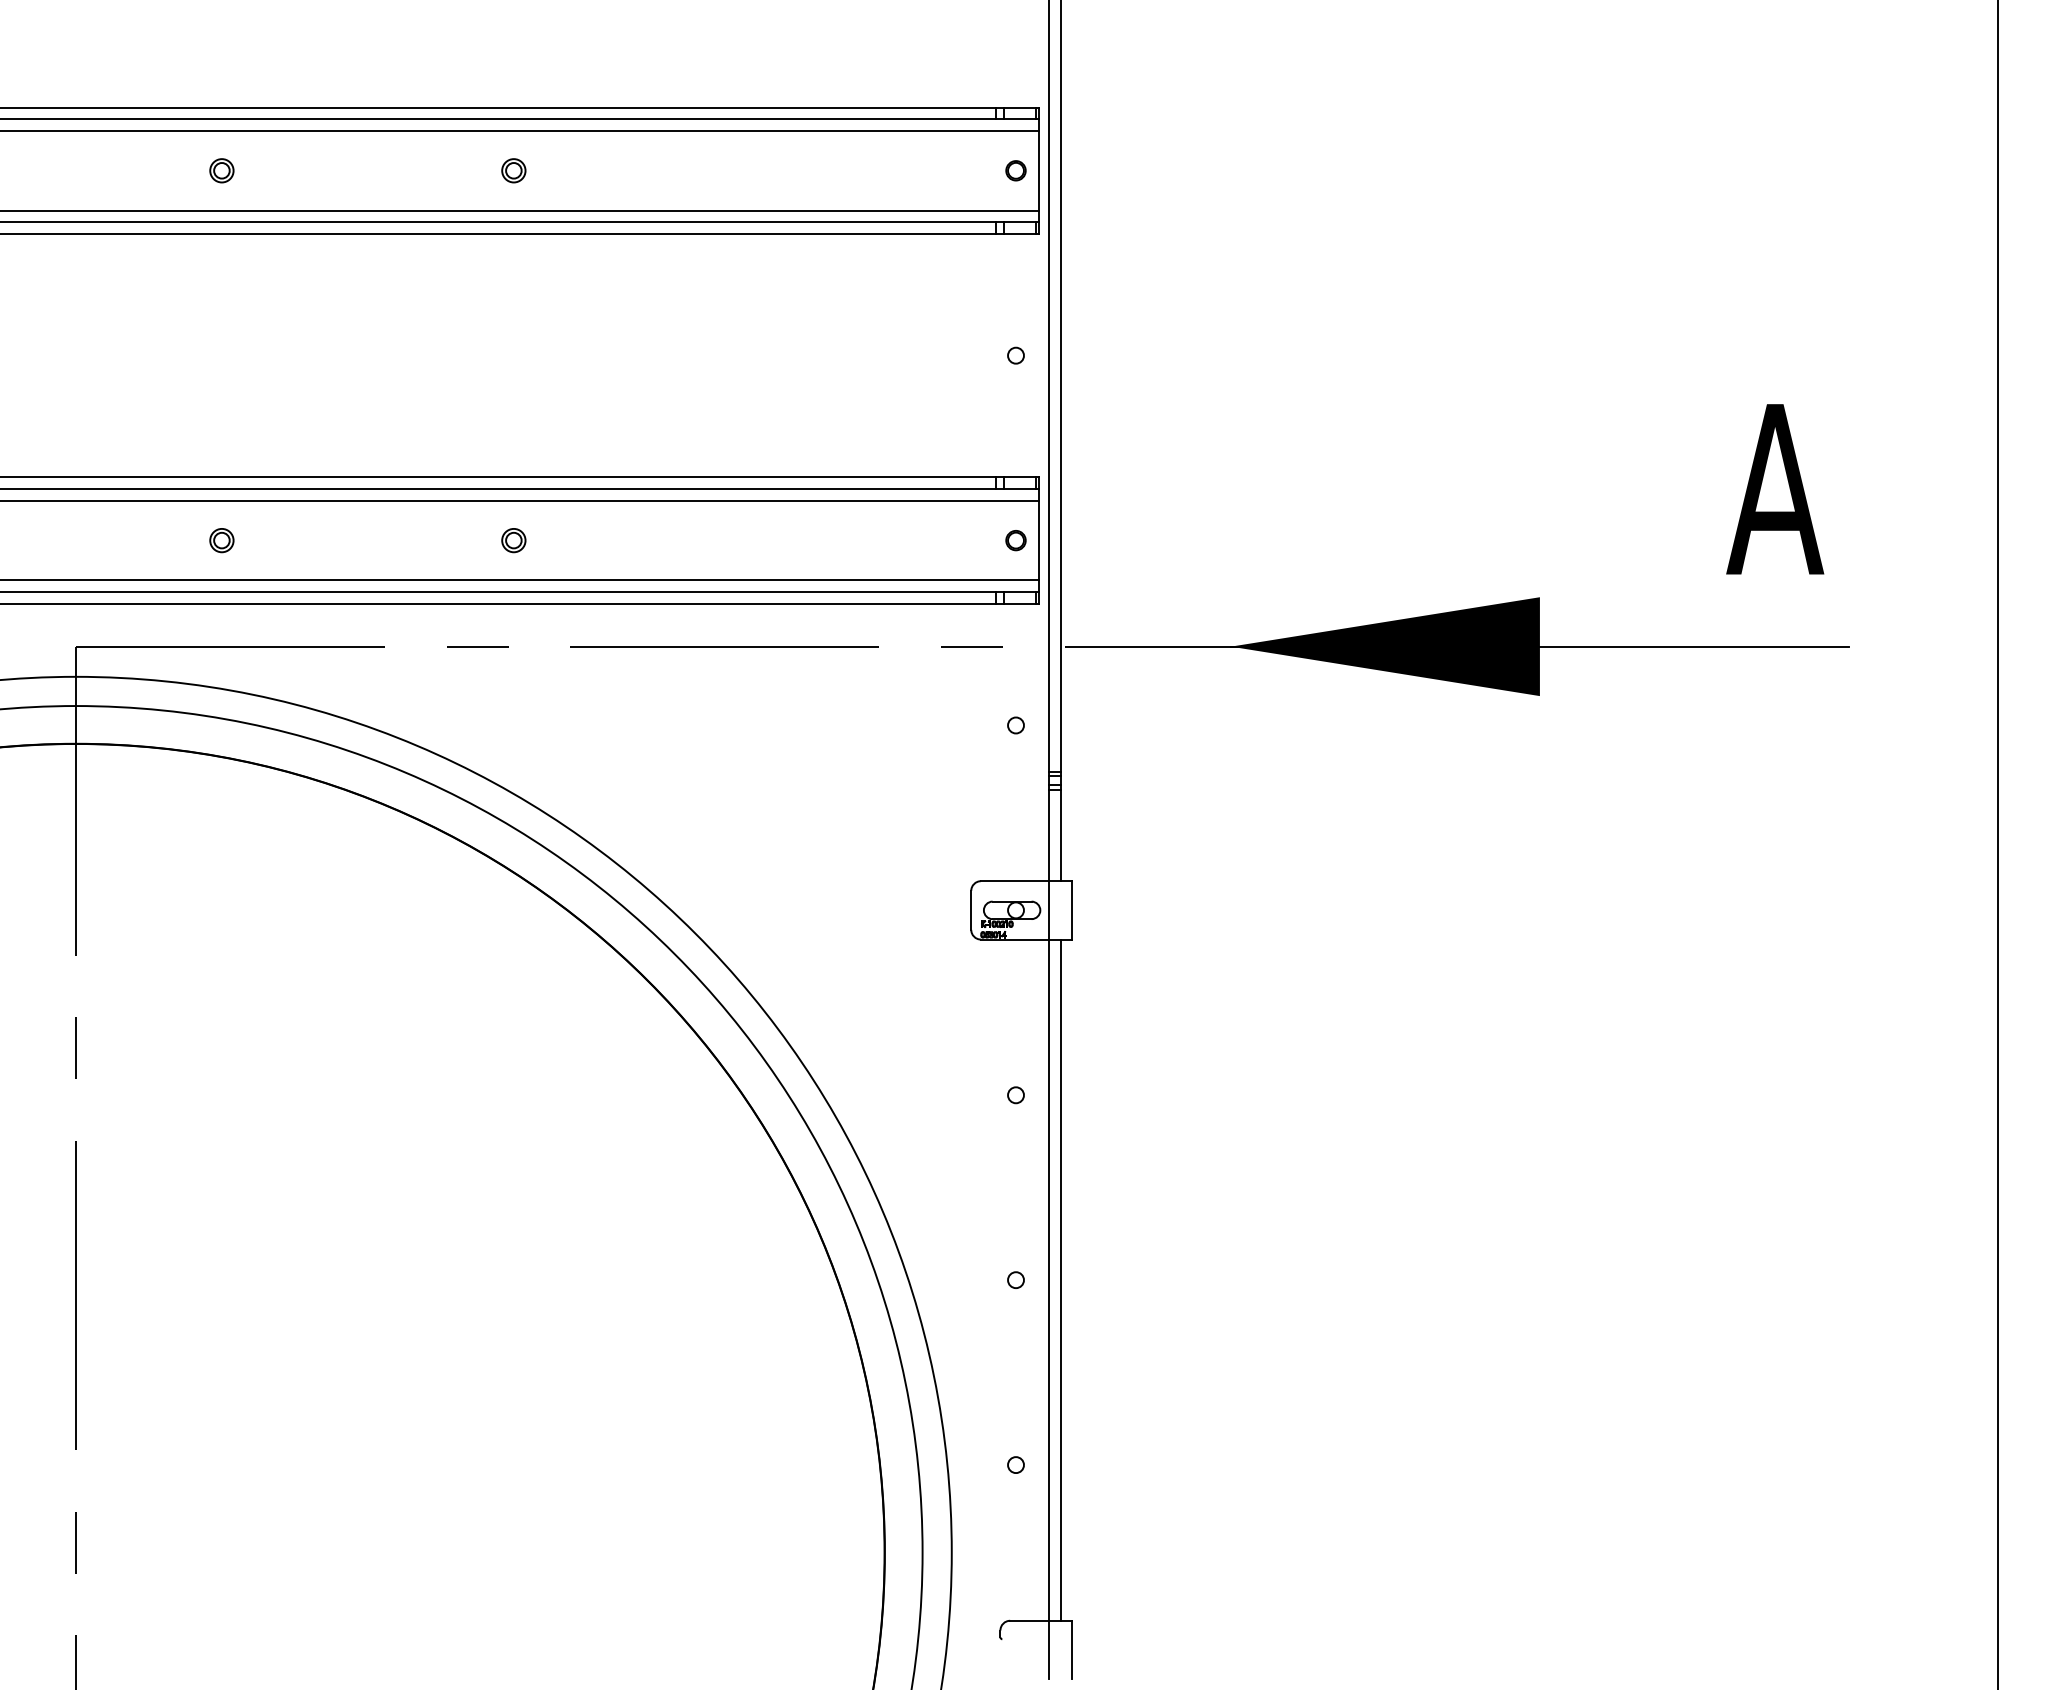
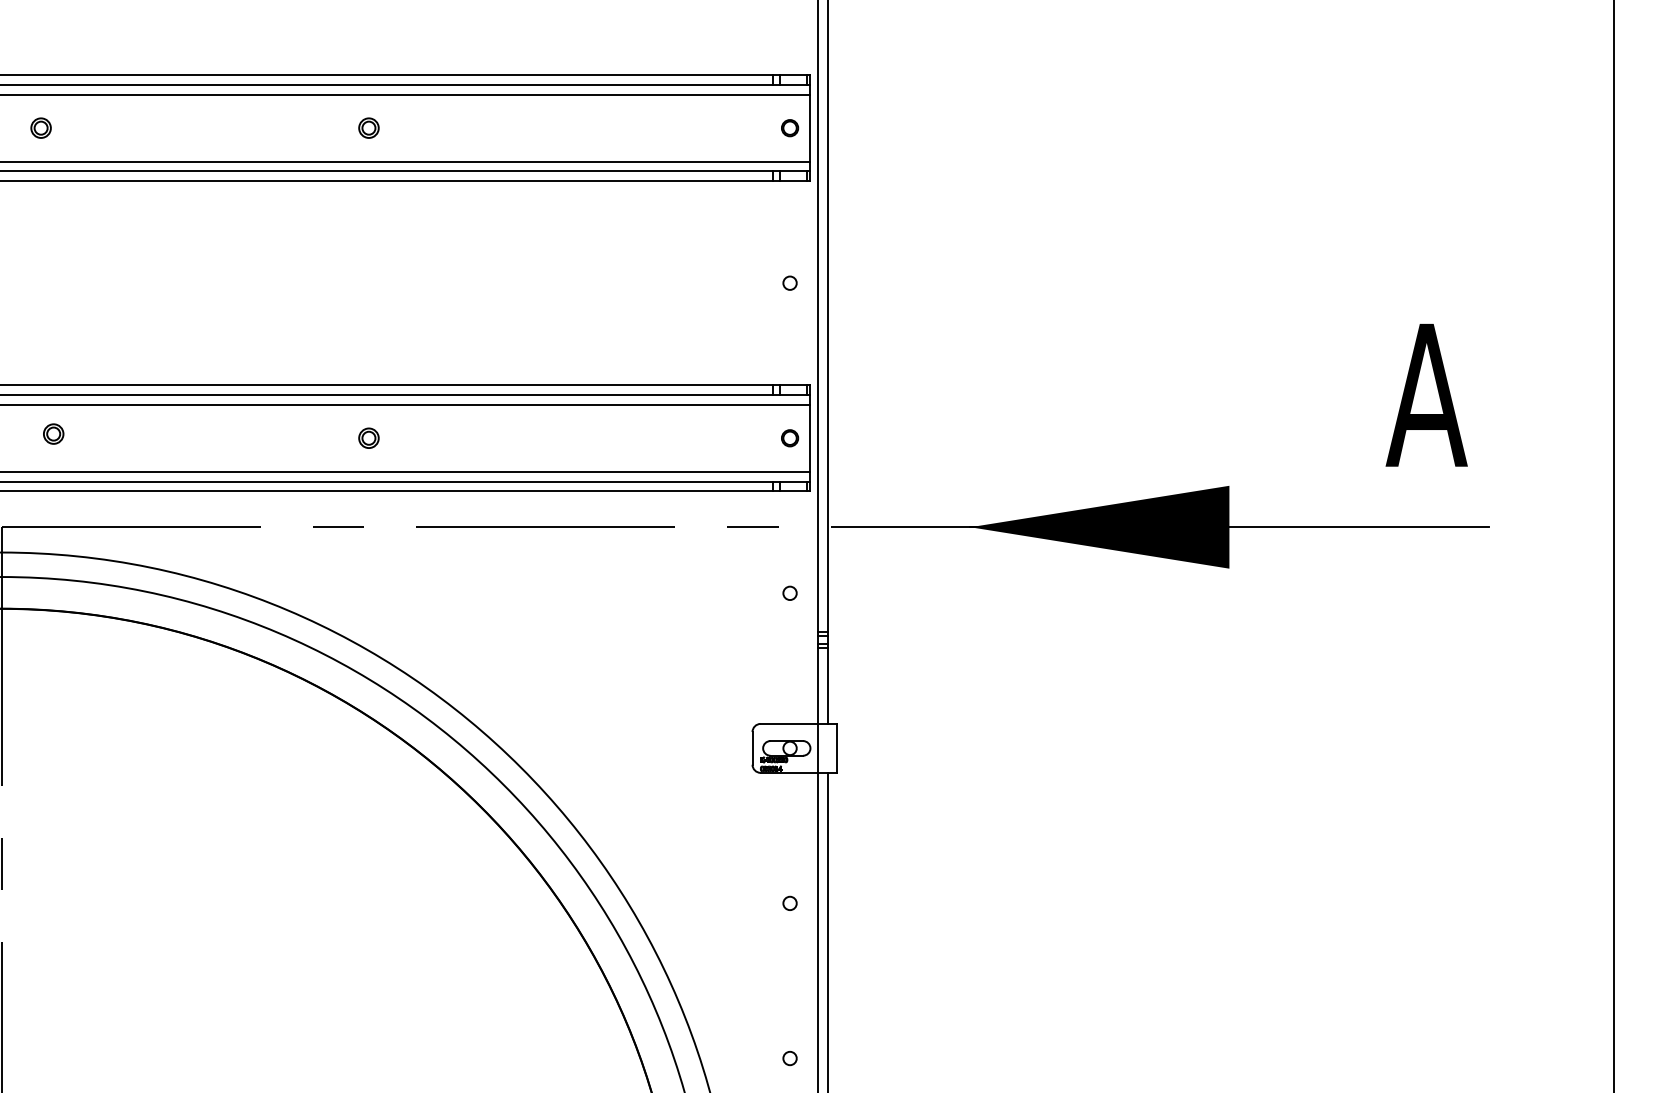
part: (221, 170) -> (40, 127), moved
part: (221, 540) -> (53, 434), moved

